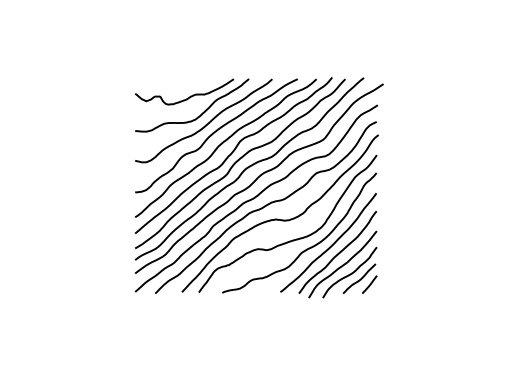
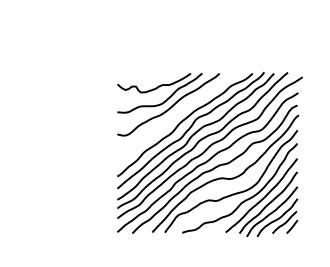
curve: (214, 133) -> (176, 114), removed

